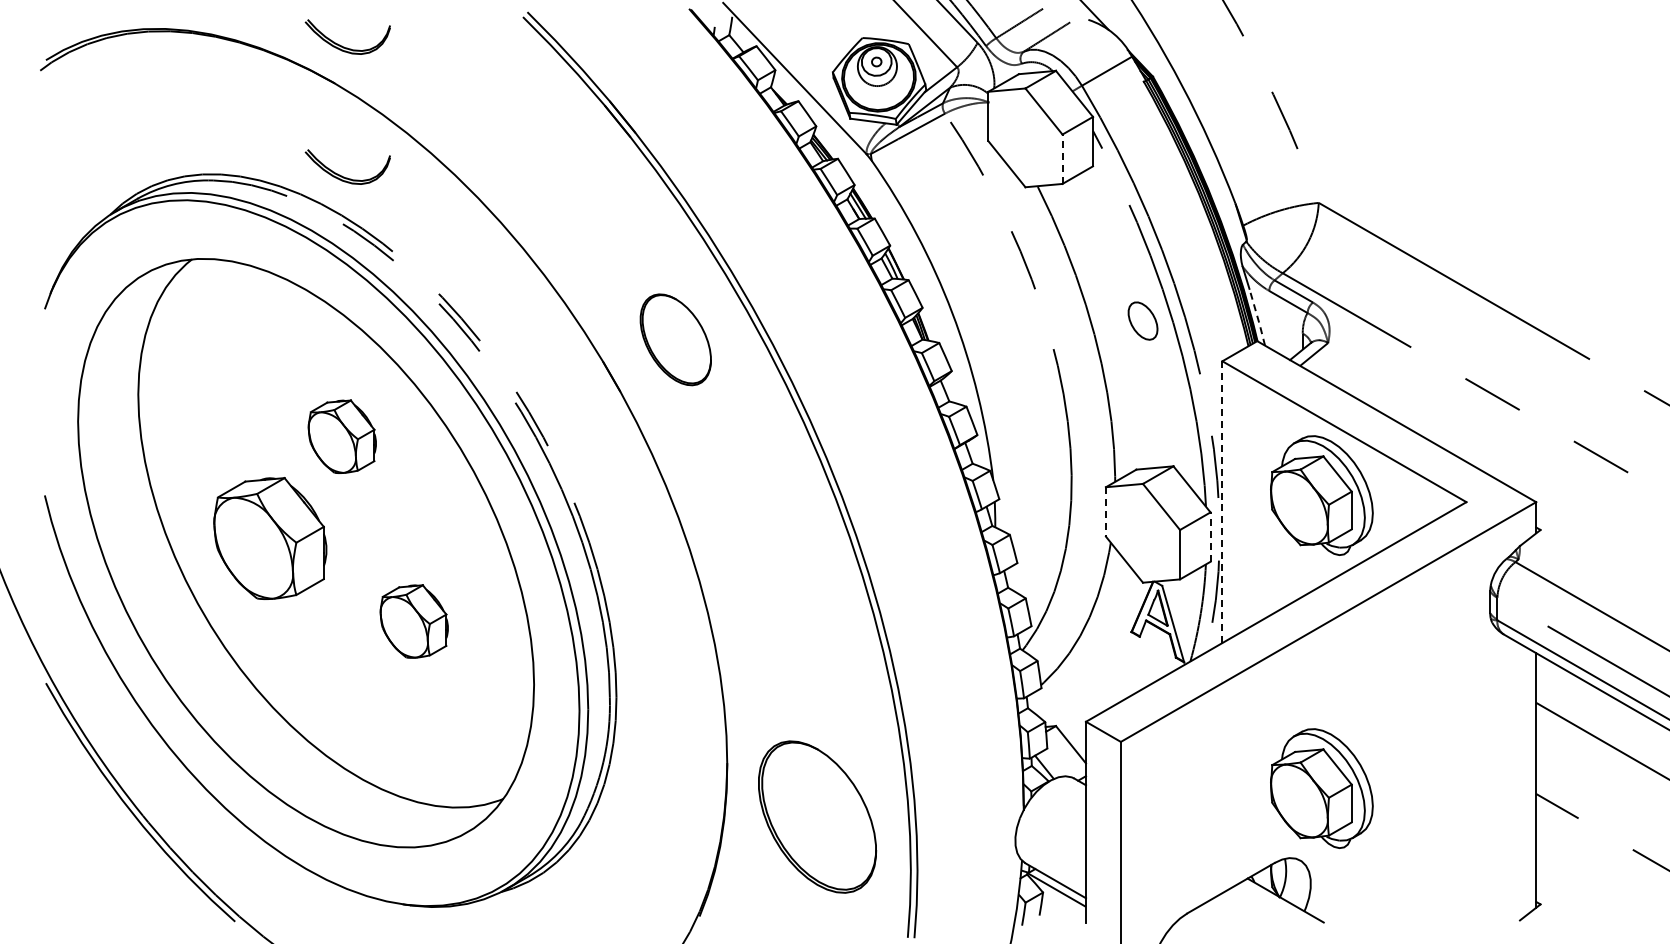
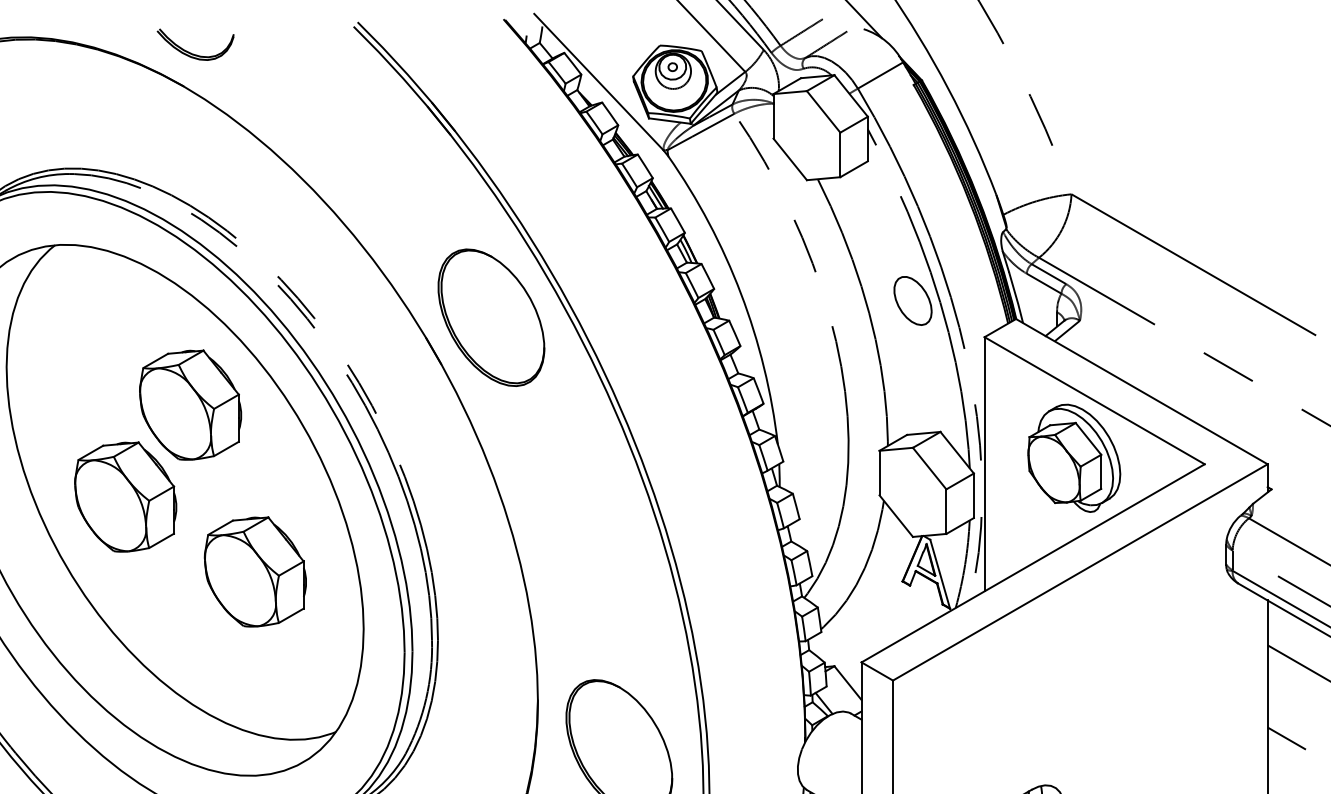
line: (1062, 159) -> (840, 155), dashed -> solid
part: (342, 175) -> (190, 169), removed
line: (1257, 317) -> (1016, 297), dashed -> solid
part: (1142, 320) -> (912, 300), size x1.43
part: (675, 339) -> (491, 317), size x1.67
part: (342, 436) -> (190, 405), size x1.67
line: (1222, 502) -> (984, 464), dashed -> solid
line: (1105, 511) -> (879, 472), dashed -> solid
line: (1210, 537) -> (973, 496), dashed -> solid
part: (414, 621) -> (255, 571), size x1.67
part: (1321, 788) -> (1073, 722), removed

